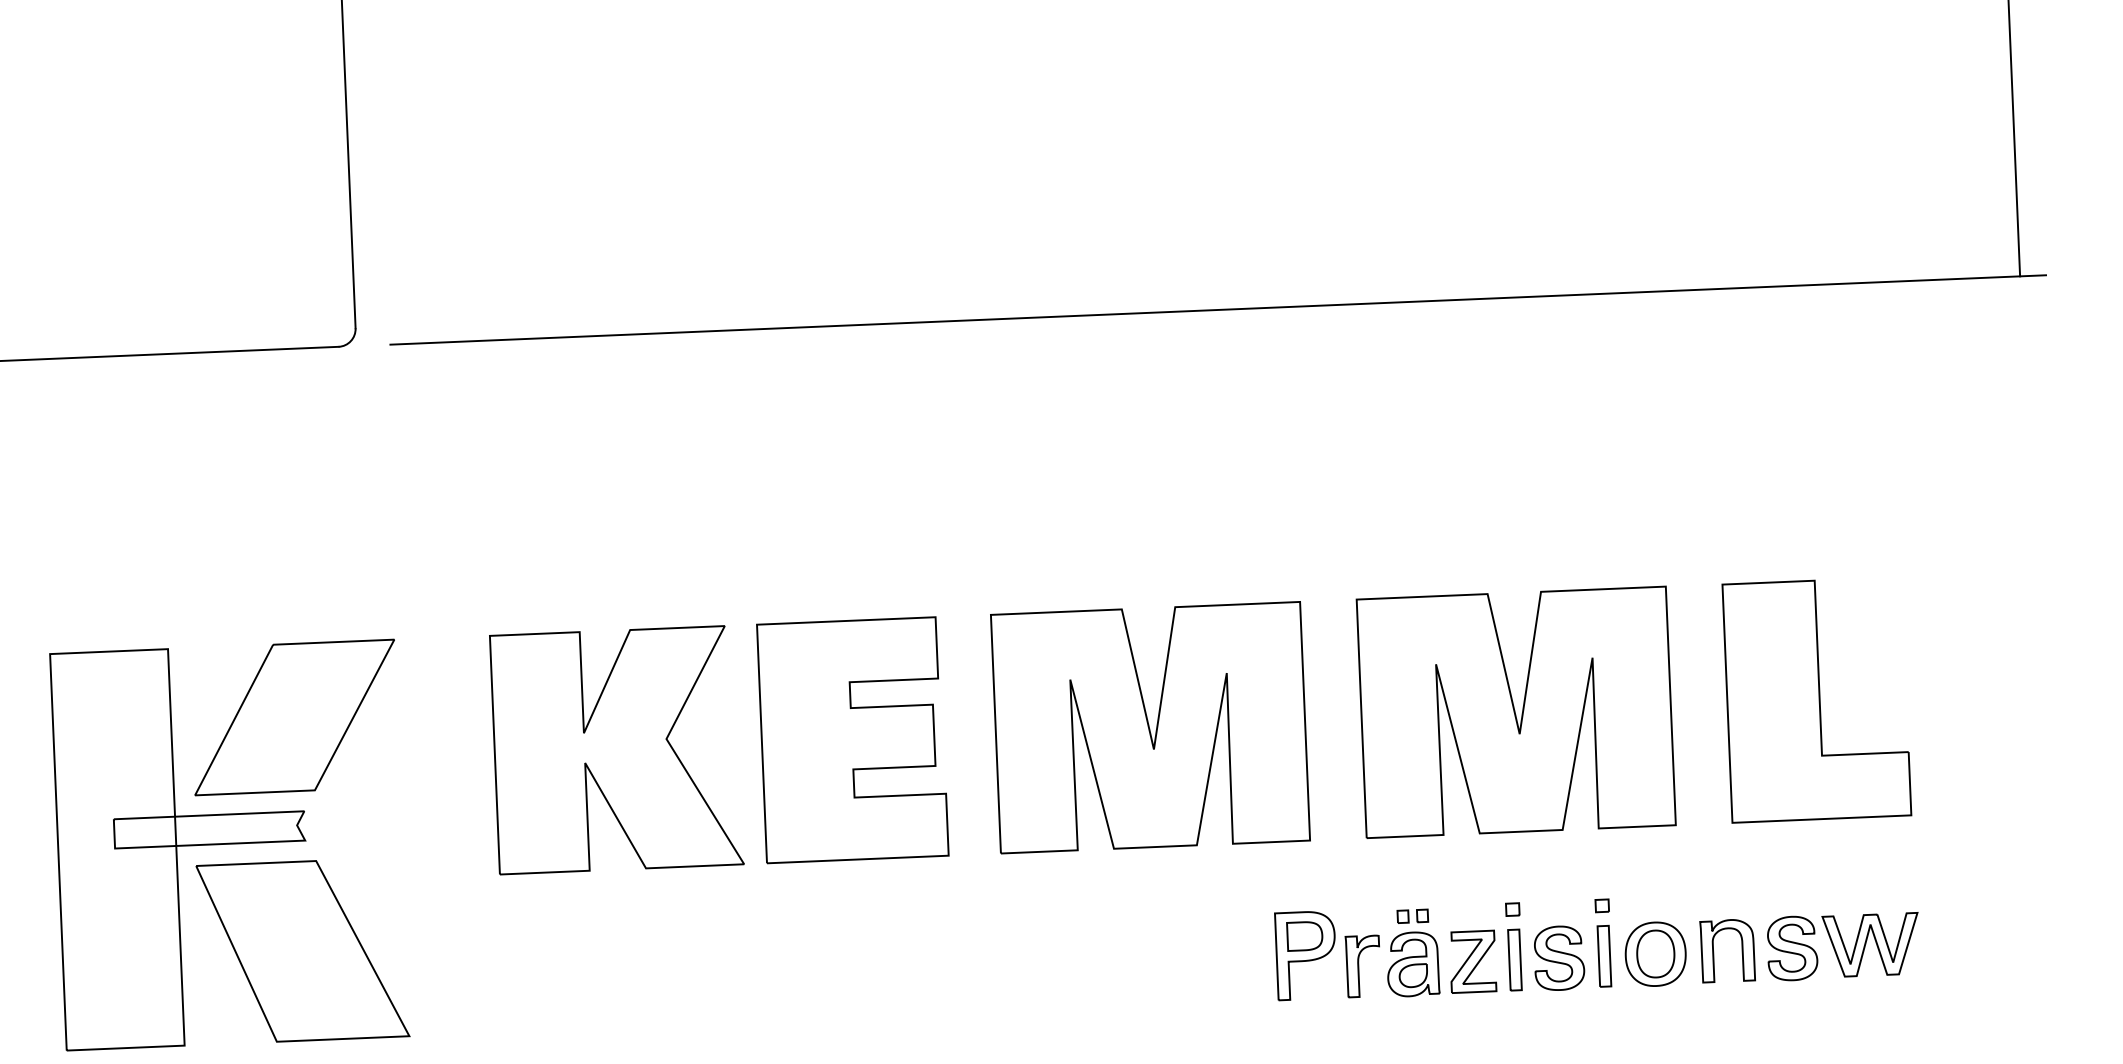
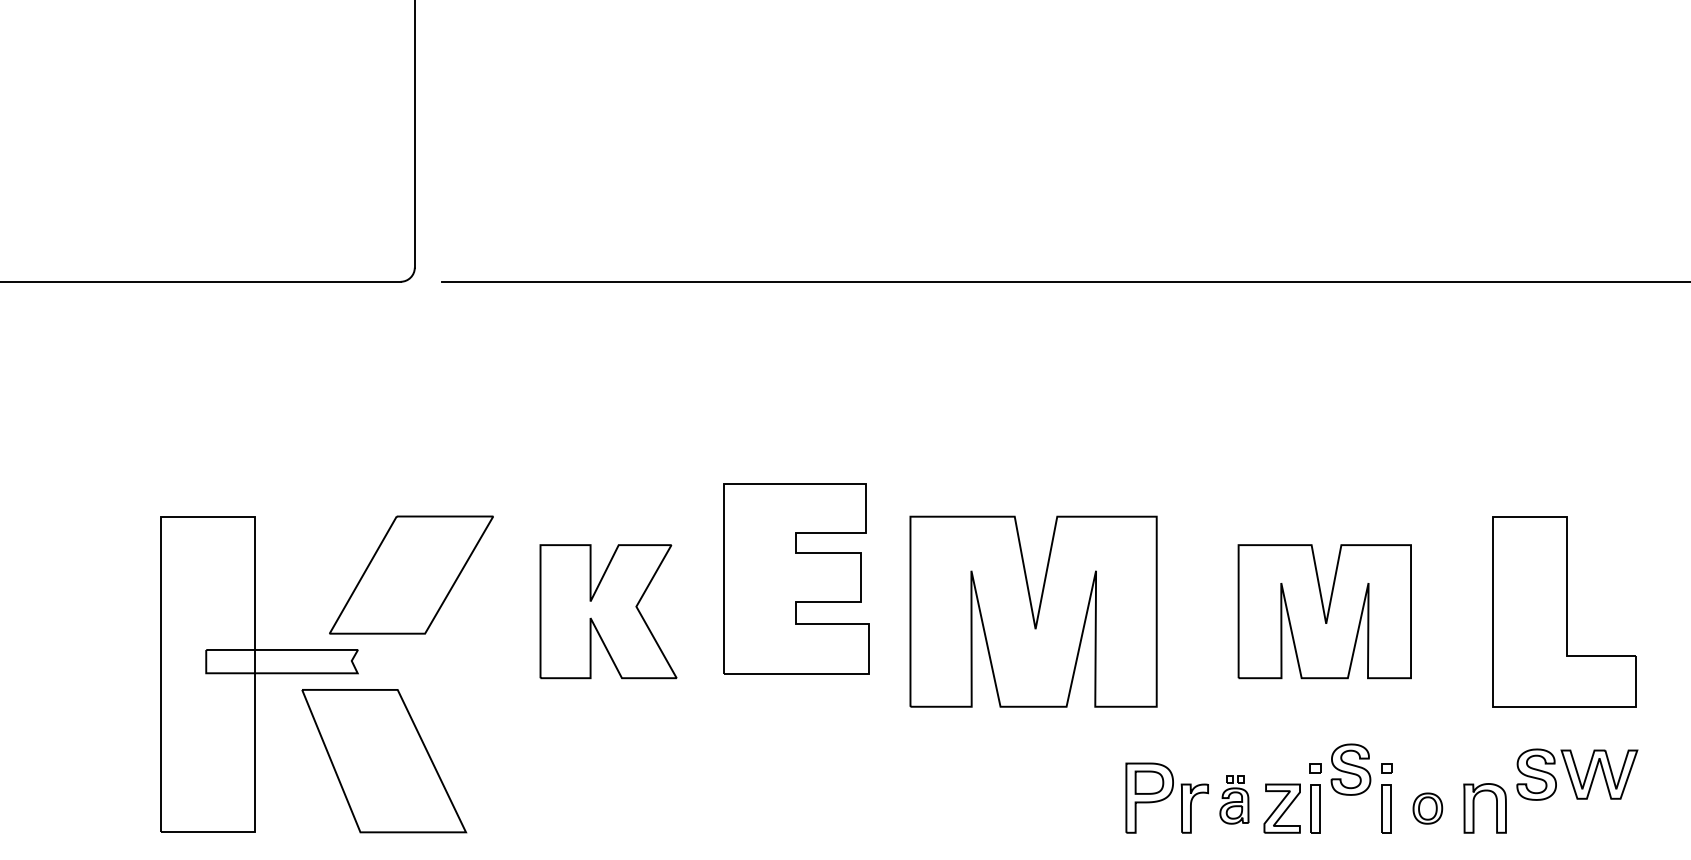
part: (1515, 712) -> (1324, 611), size x0.7
part: (294, 716) -> (411, 574), moved
part: (852, 739) -> (796, 578), moved
part: (616, 749) -> (608, 611), size x0.7
part: (1843, 946) -> (1577, 774), moved
part: (303, 951) -> (384, 761), moved
part: (1412, 952) -> (1234, 799), size x0.7
part: (1655, 954) -> (1427, 808), size x0.6
part: (1558, 958) -> (1350, 769), moved

